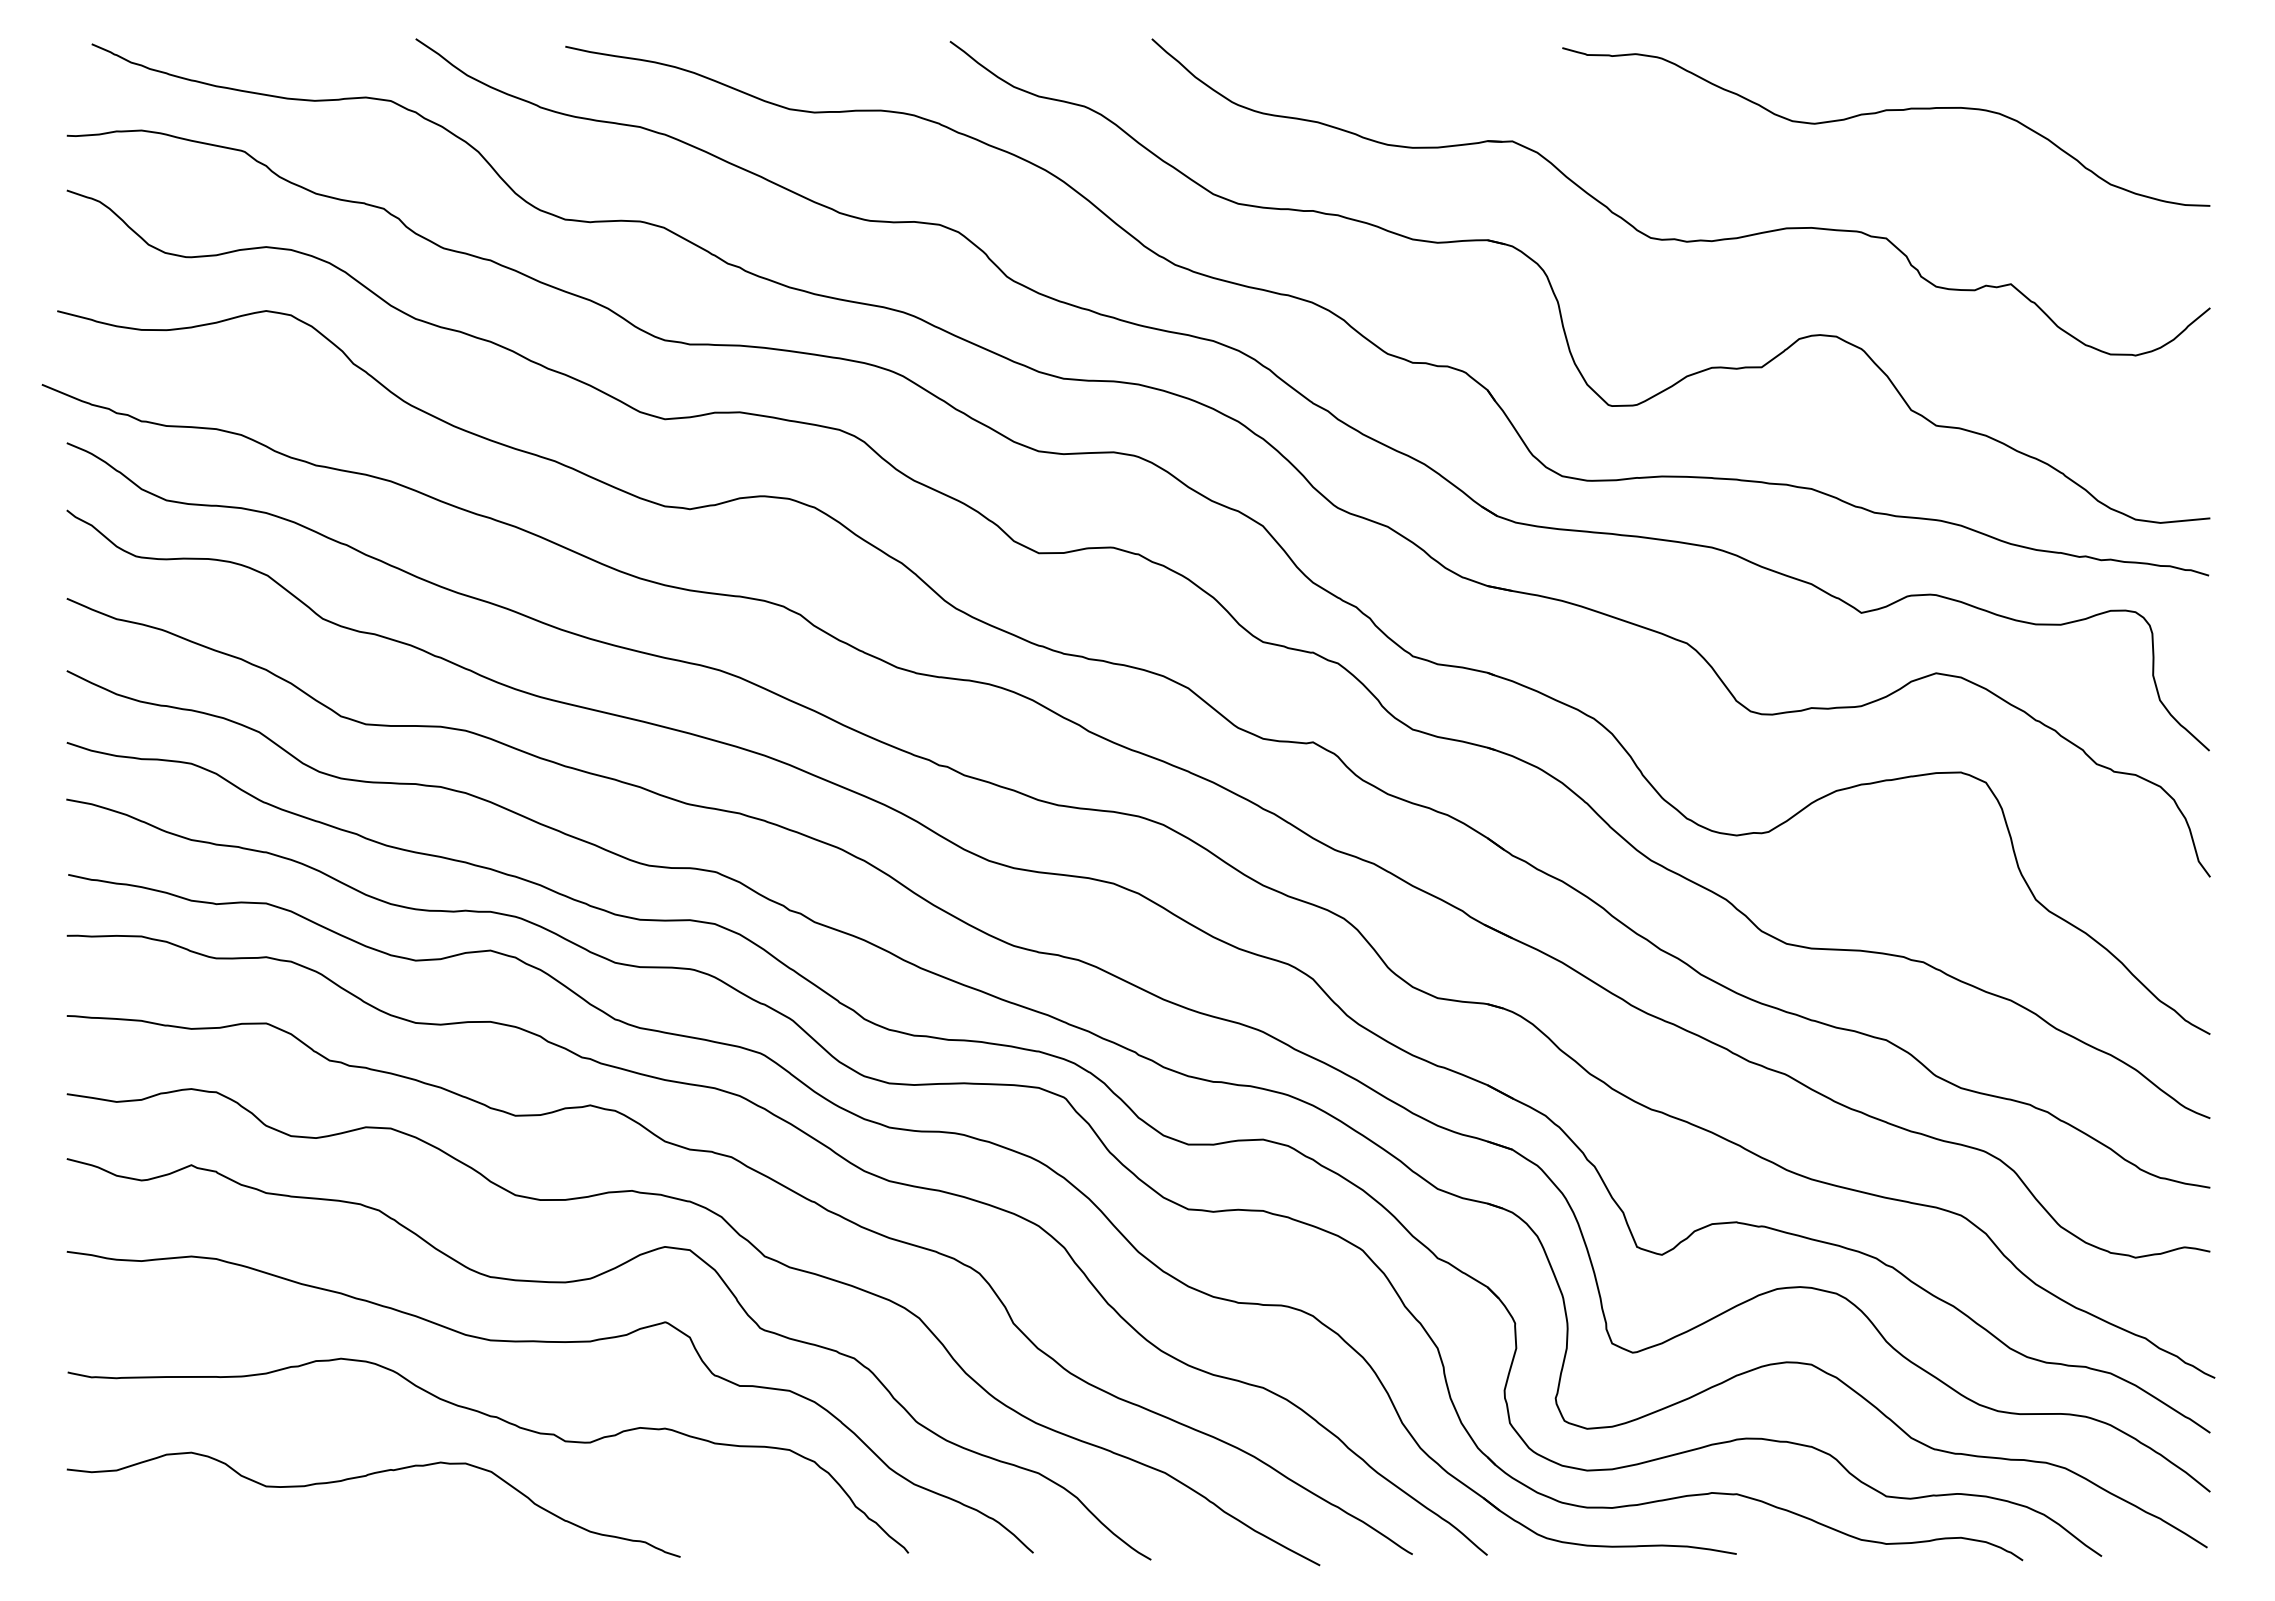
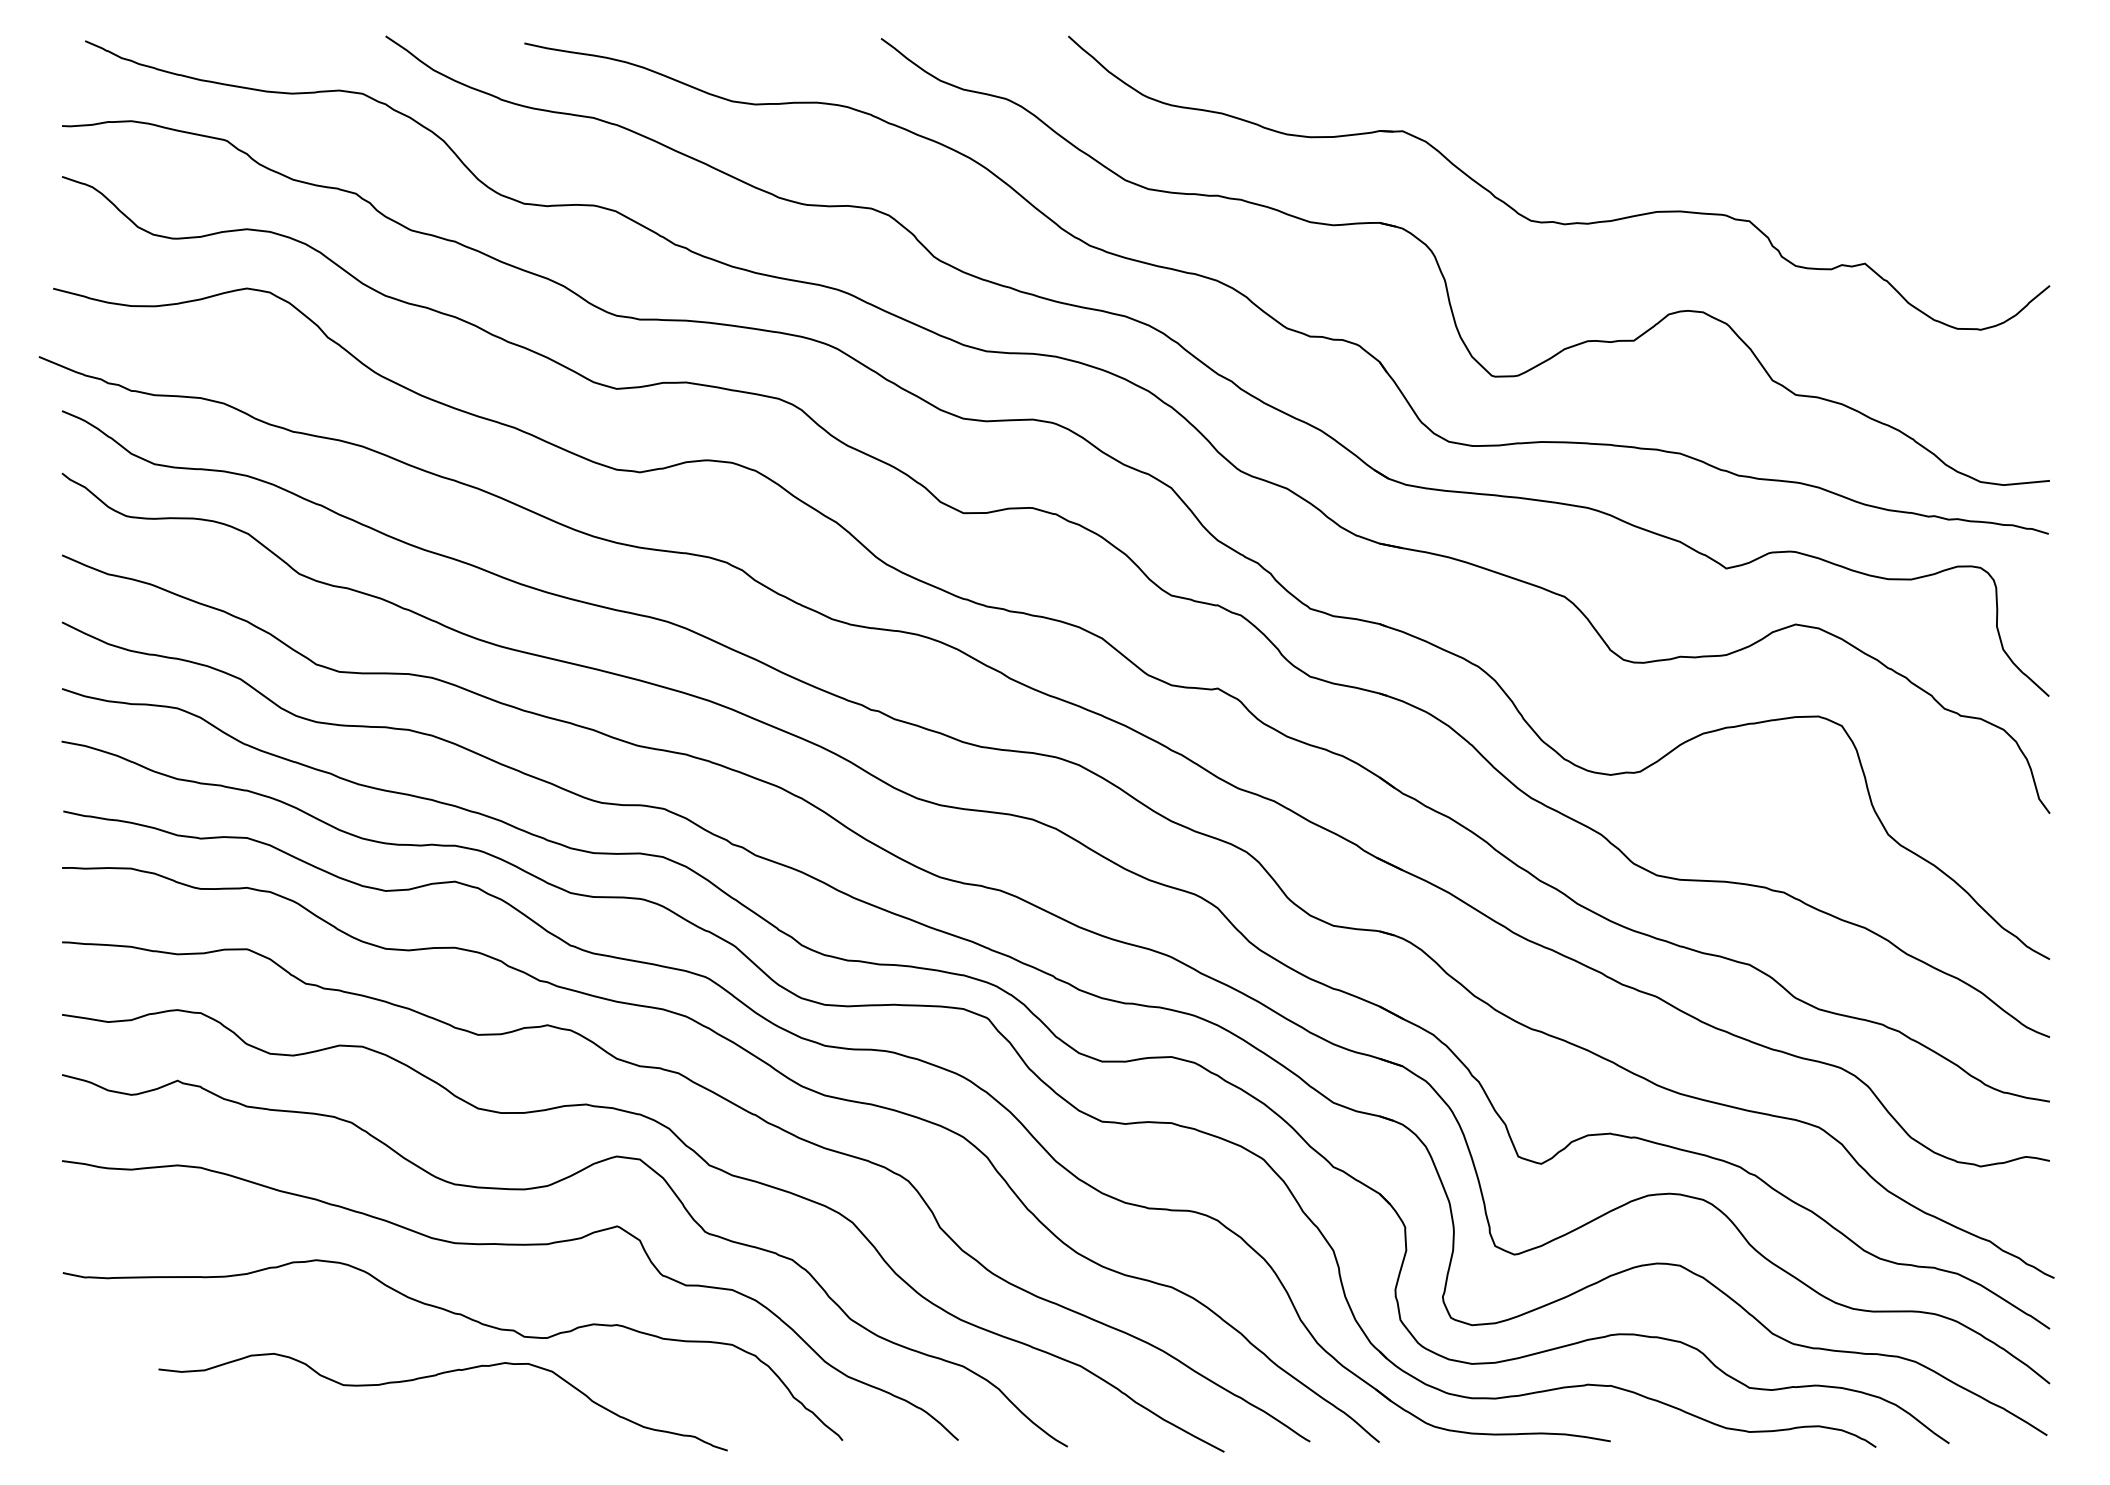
curve: (1882, 112) -> (1745, 104), removed
curve: (367, 1476) -> (437, 1375), moved

